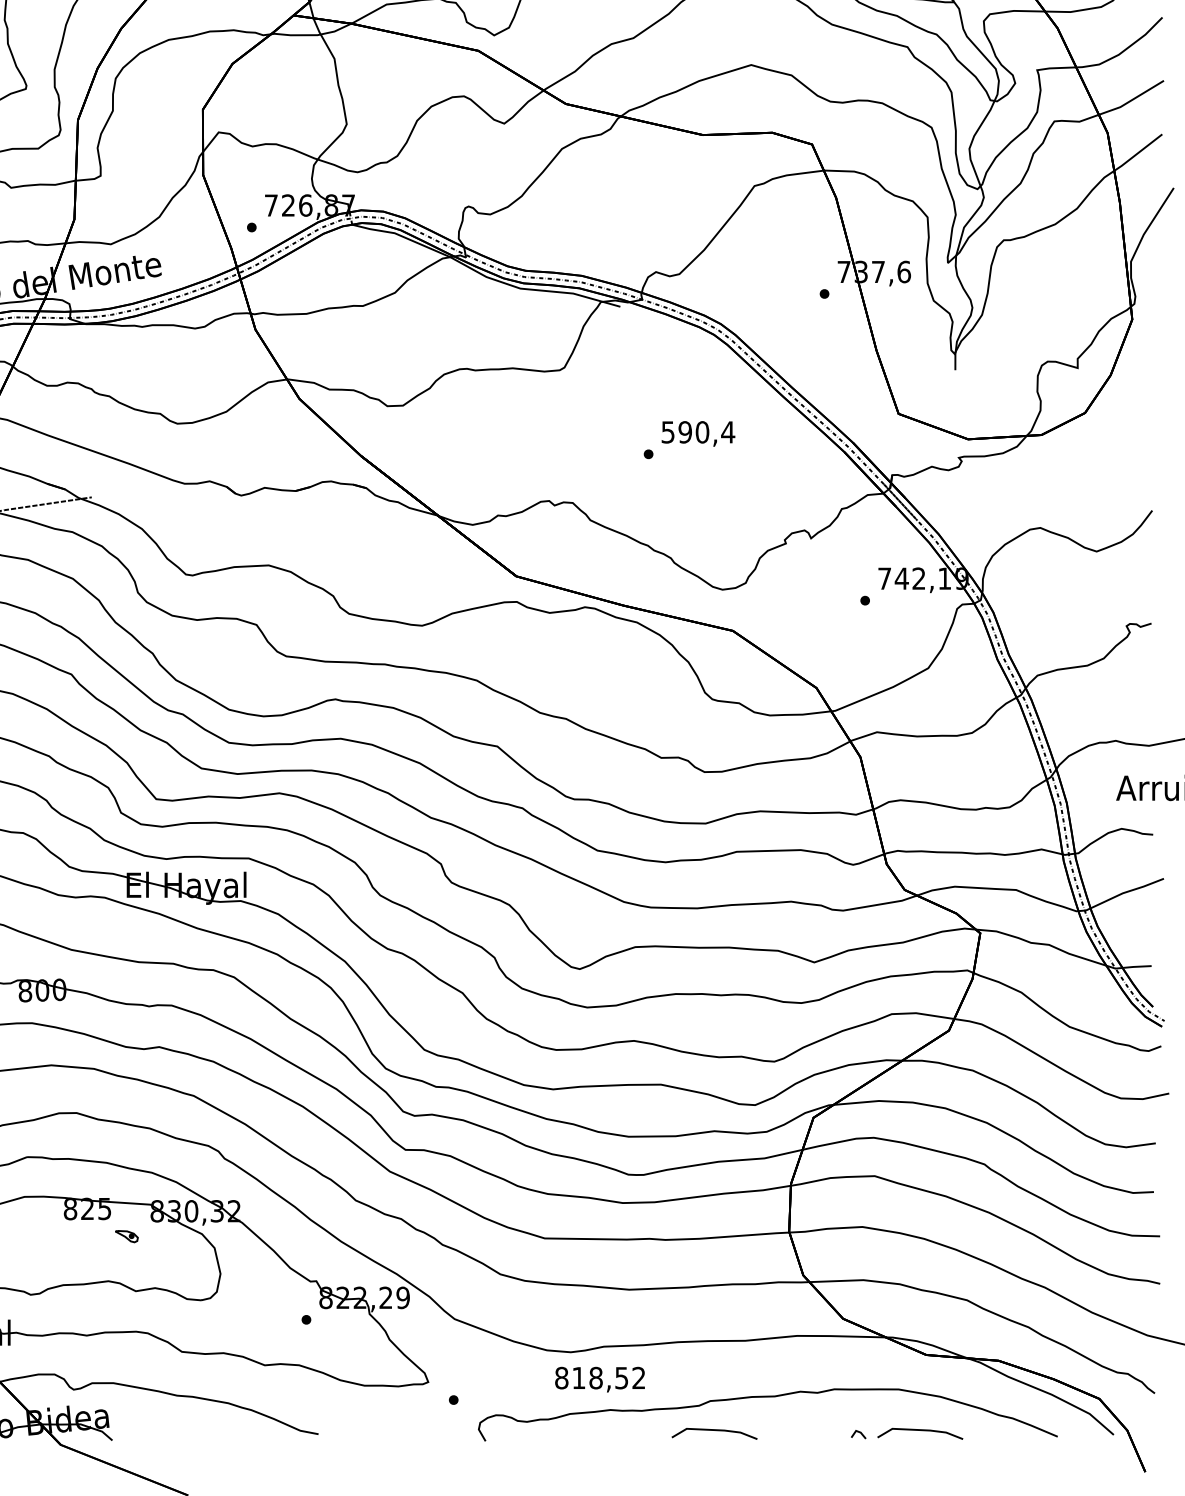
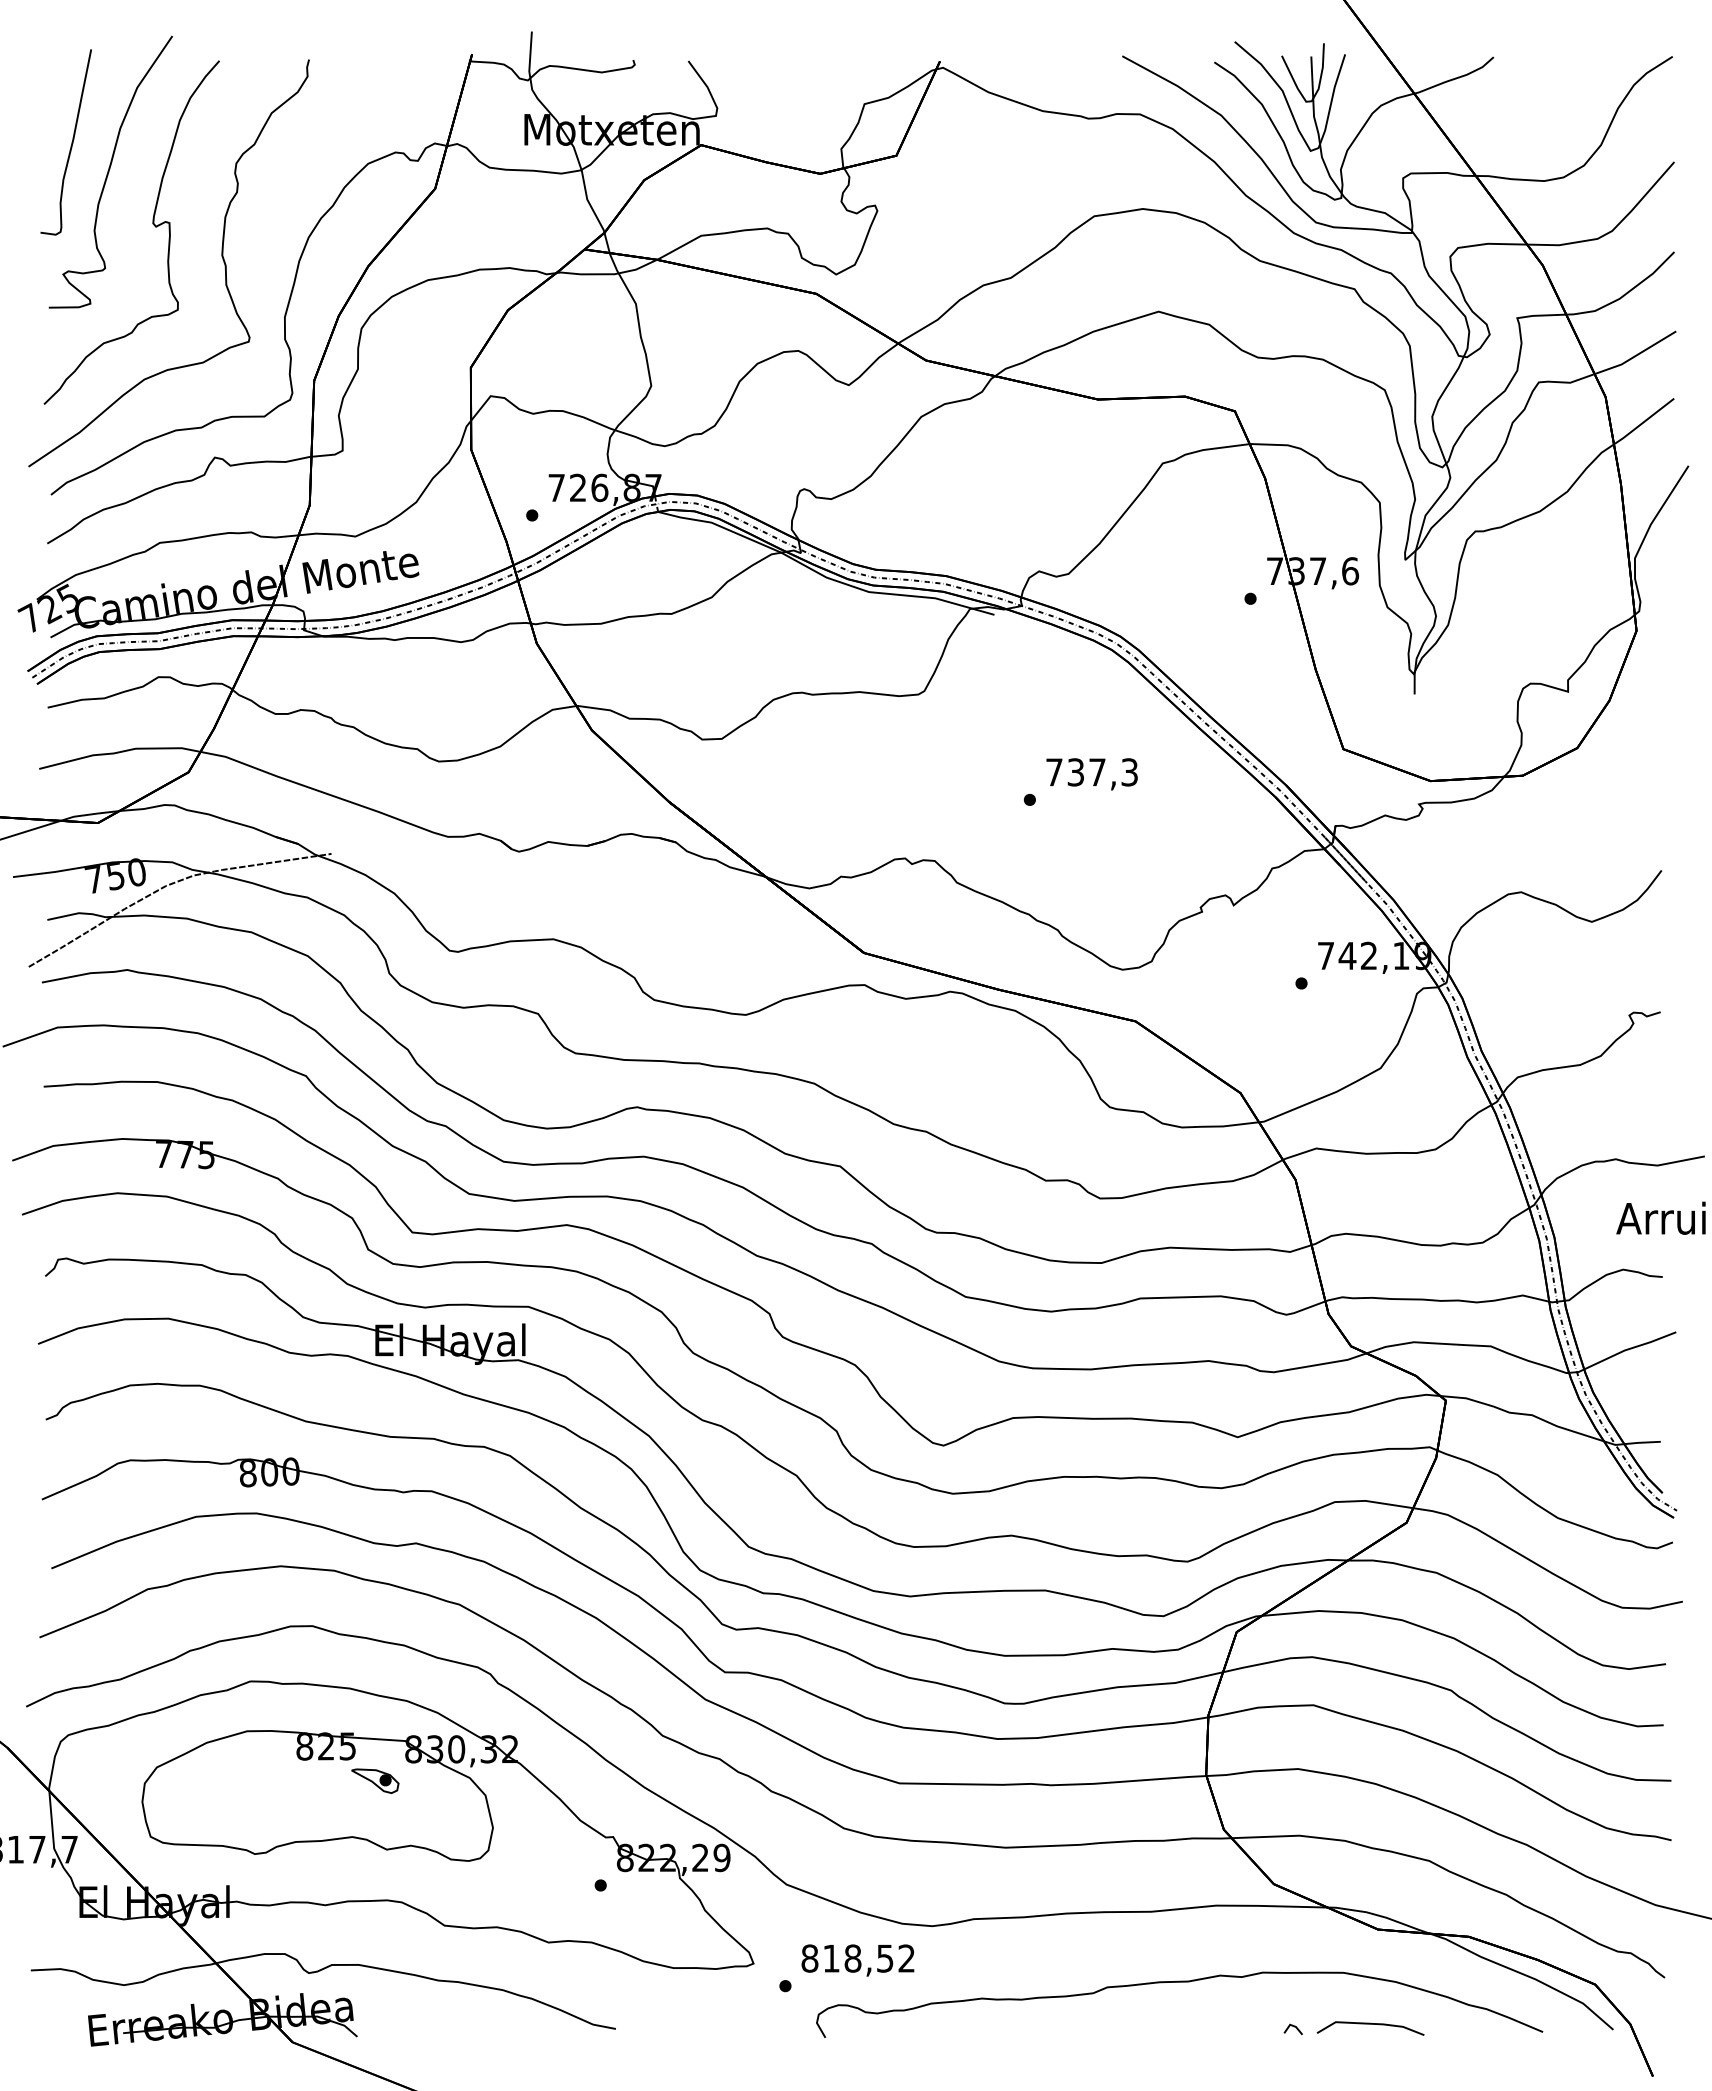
text: (698, 432) -> (1092, 772), 590,4 -> 737,3
part: (126, 1236) -> (375, 1780), size x1.67
text: (599, 1379) -> (857, 1960), moved
line: (714, 1430) -> (1112, 2024), removed

